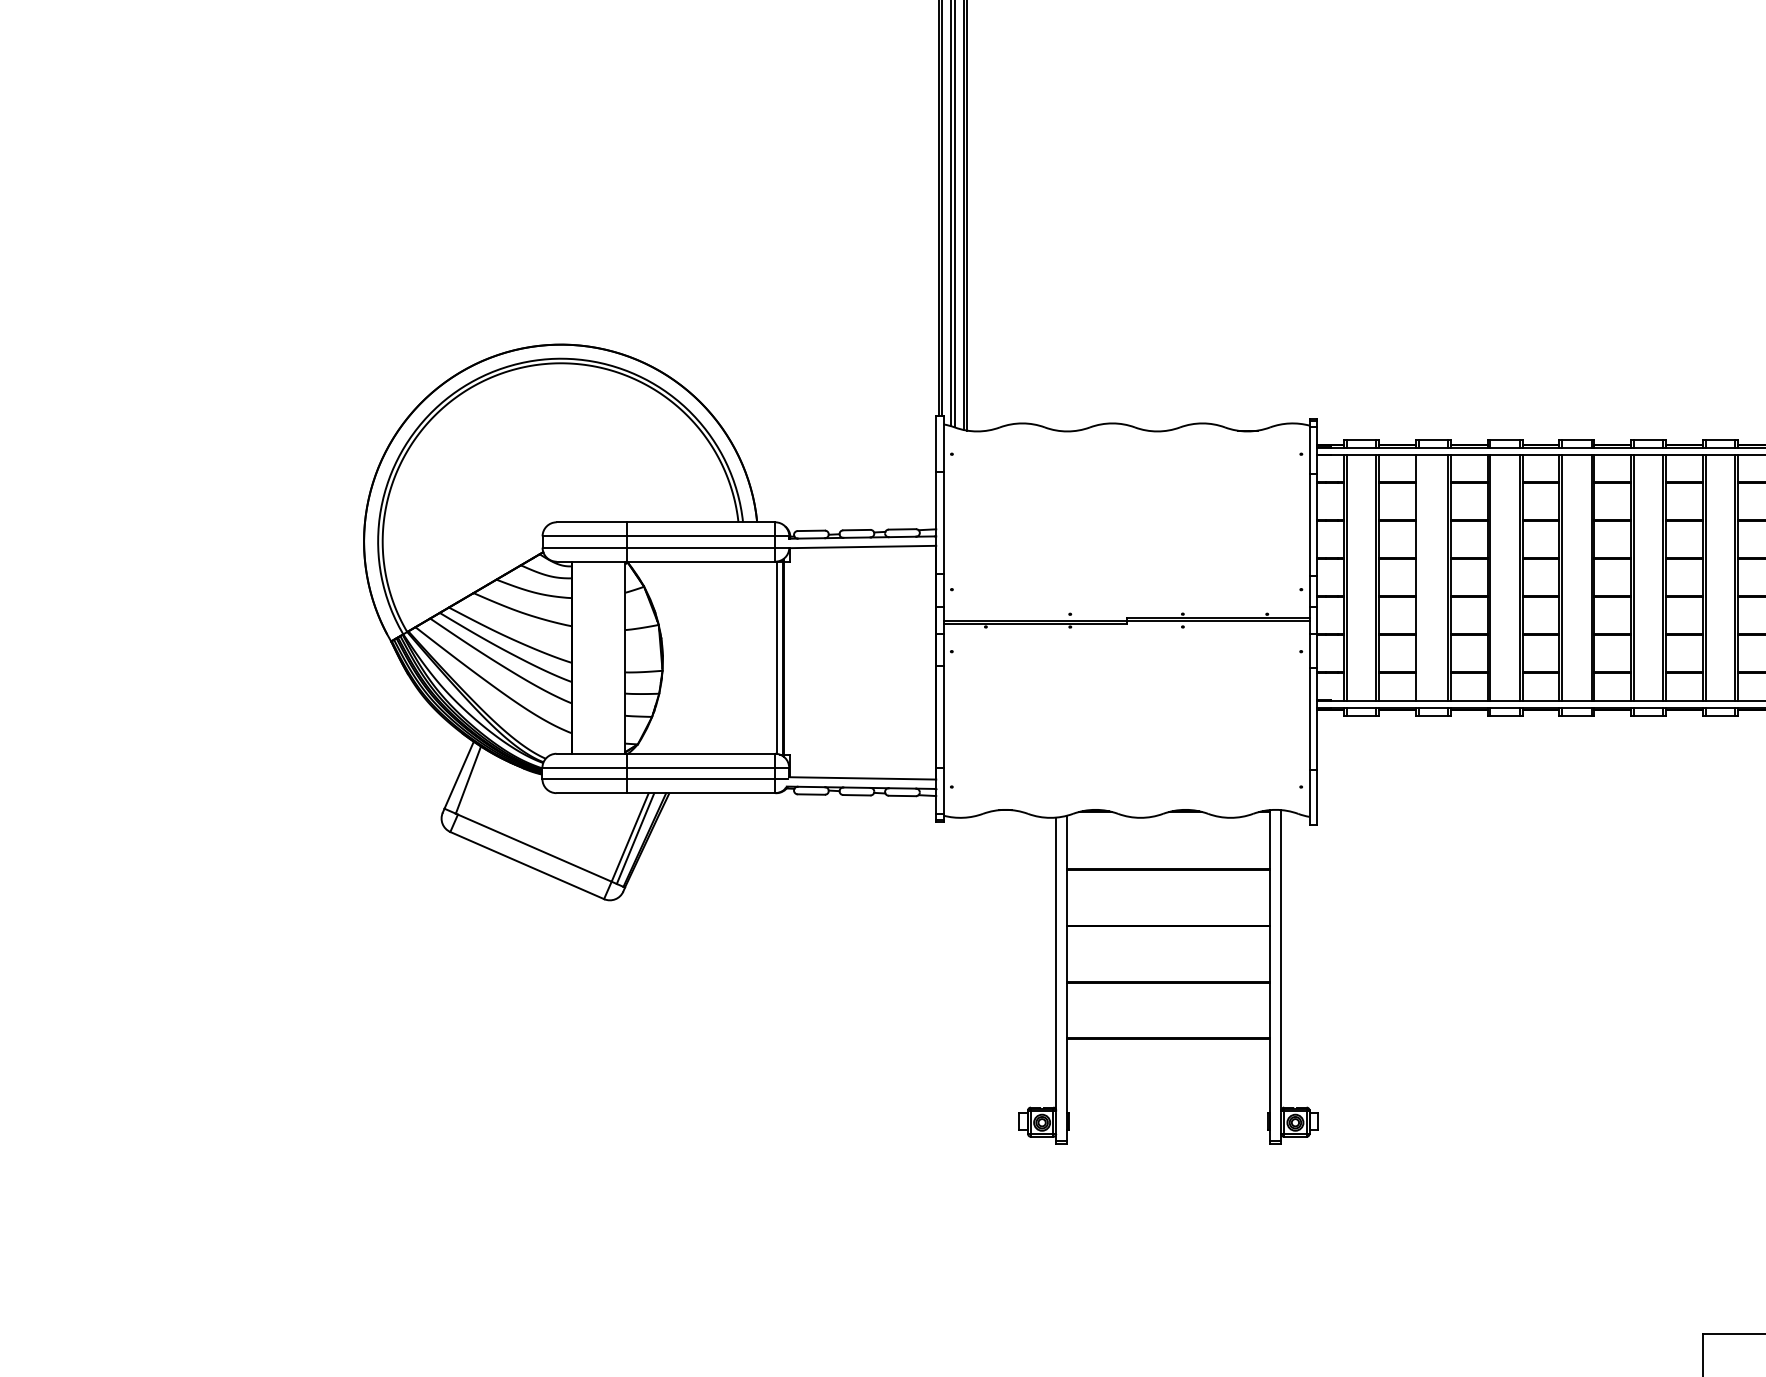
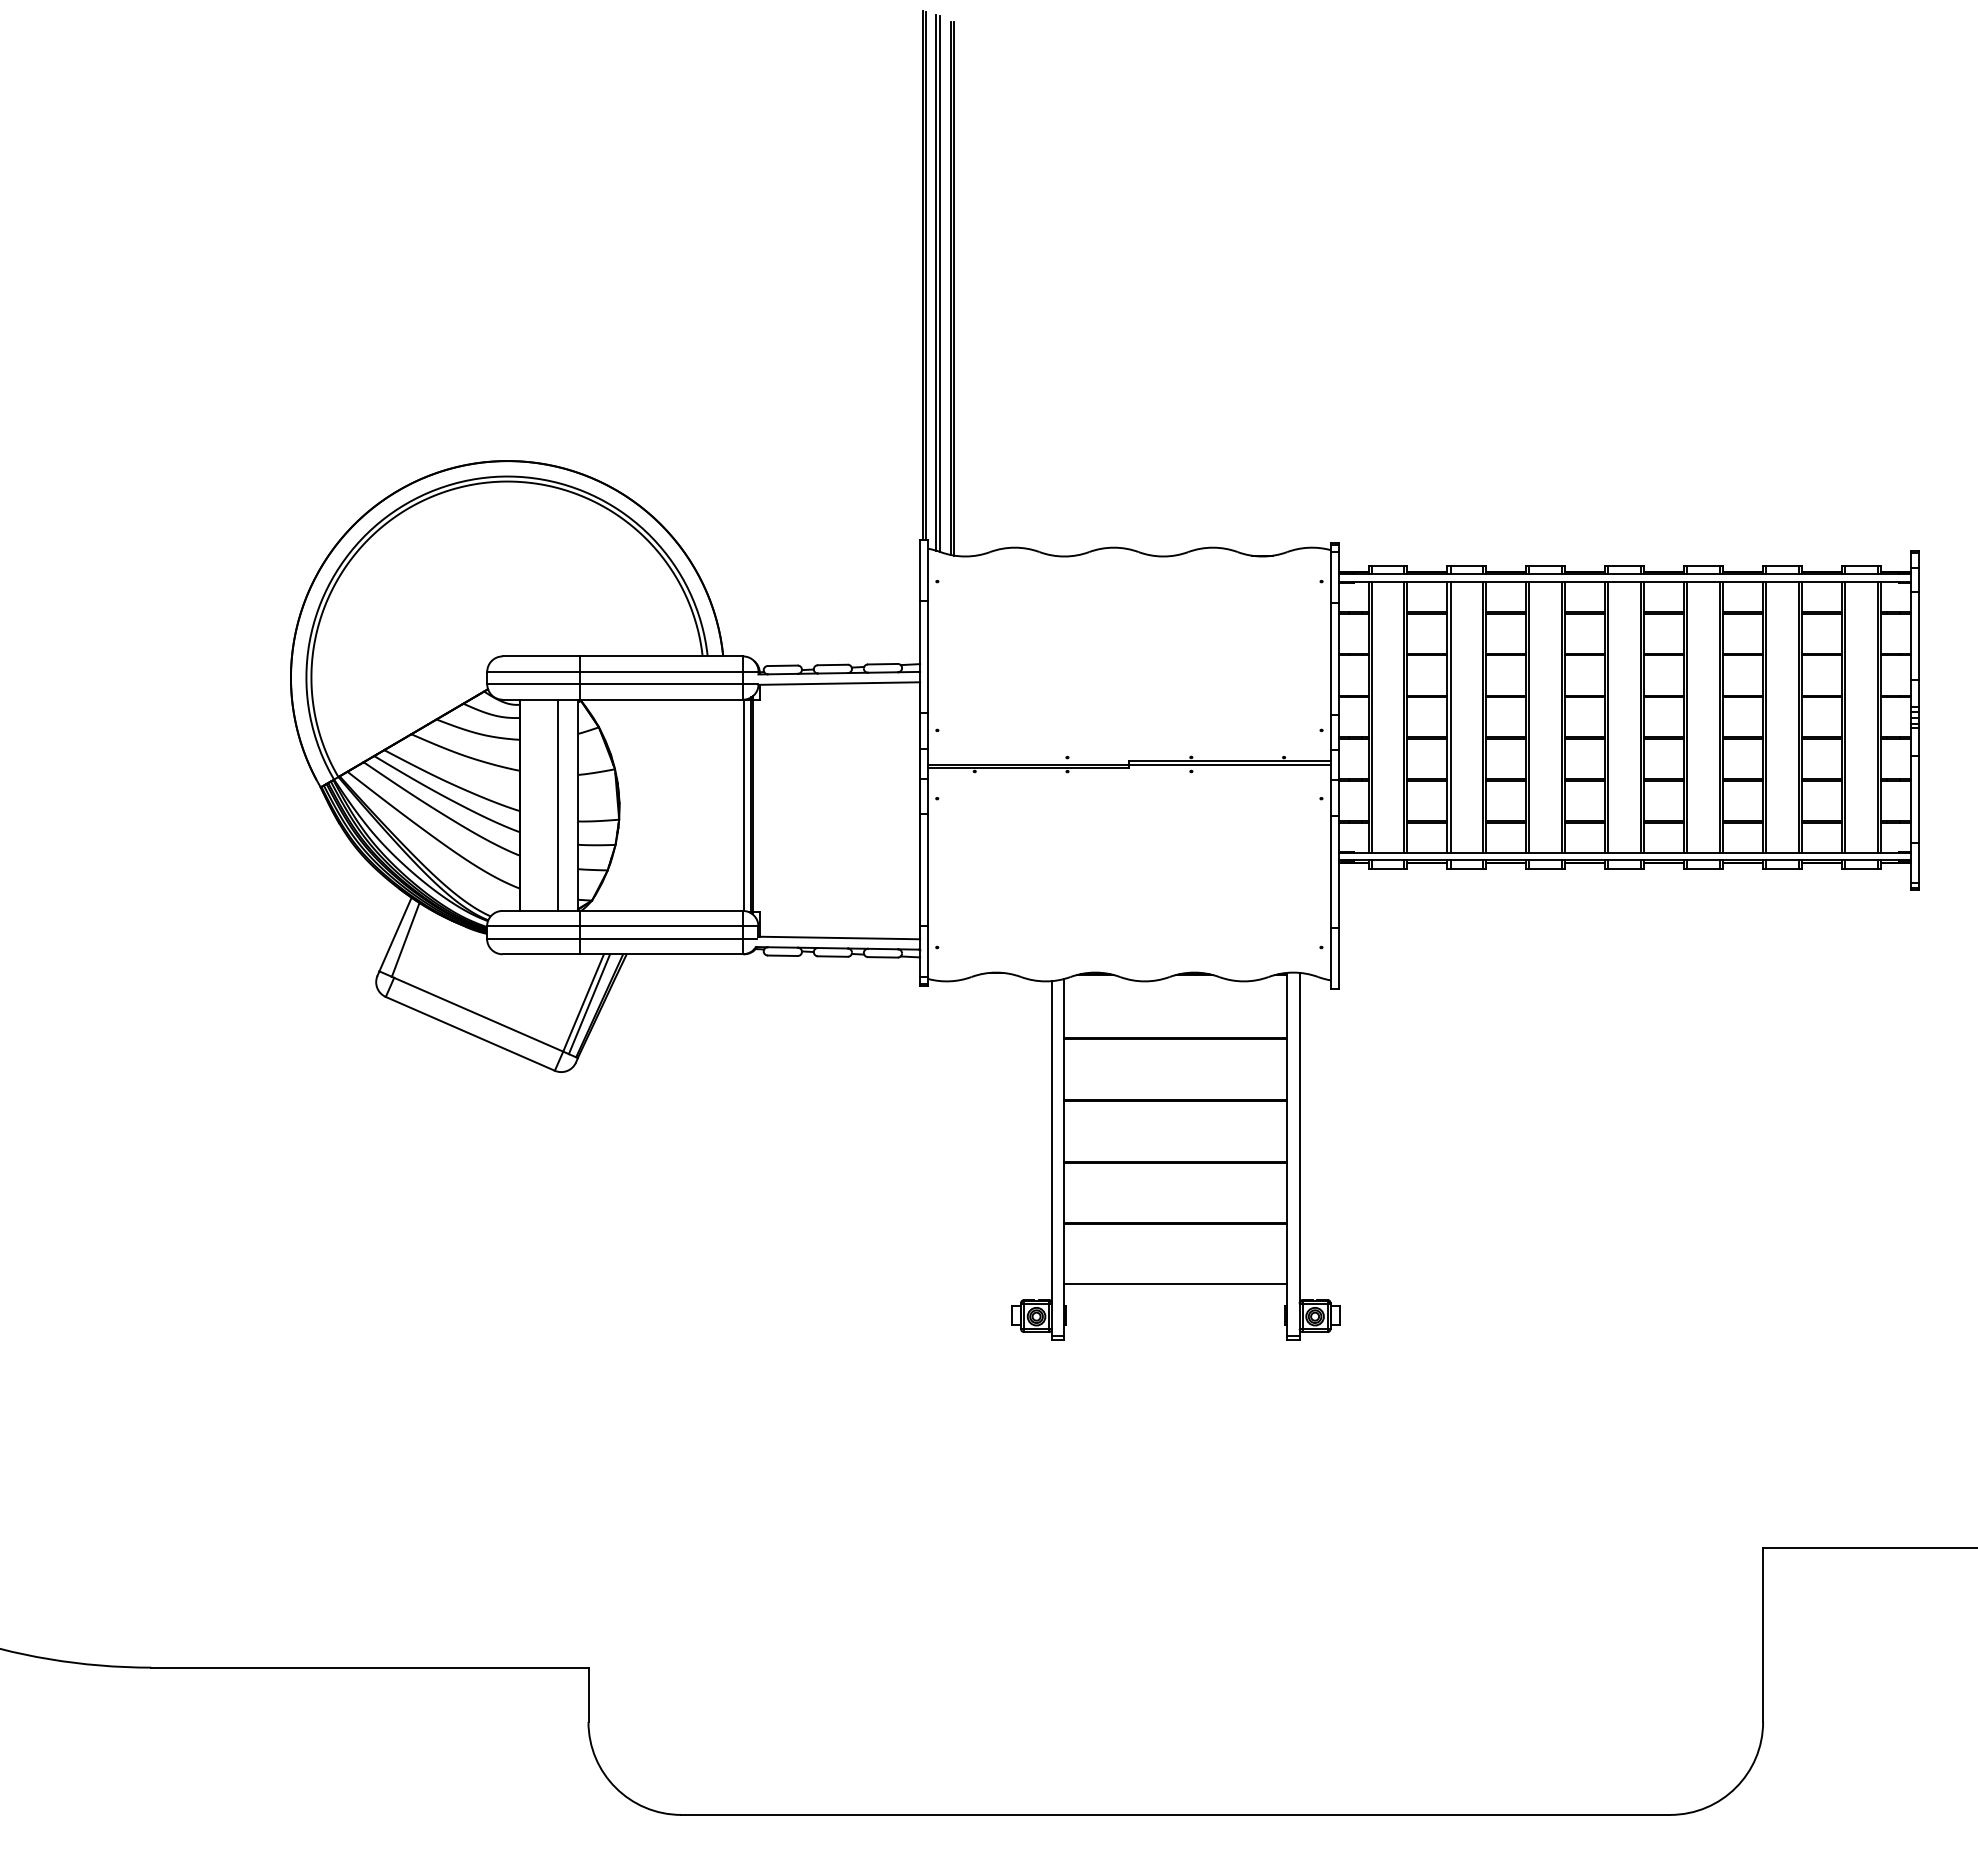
line: (1418, 576) -> (1450, 716), added
line: (607, 656) -> (558, 804), added
line: (1168, 1093) -> (1175, 1284), added

